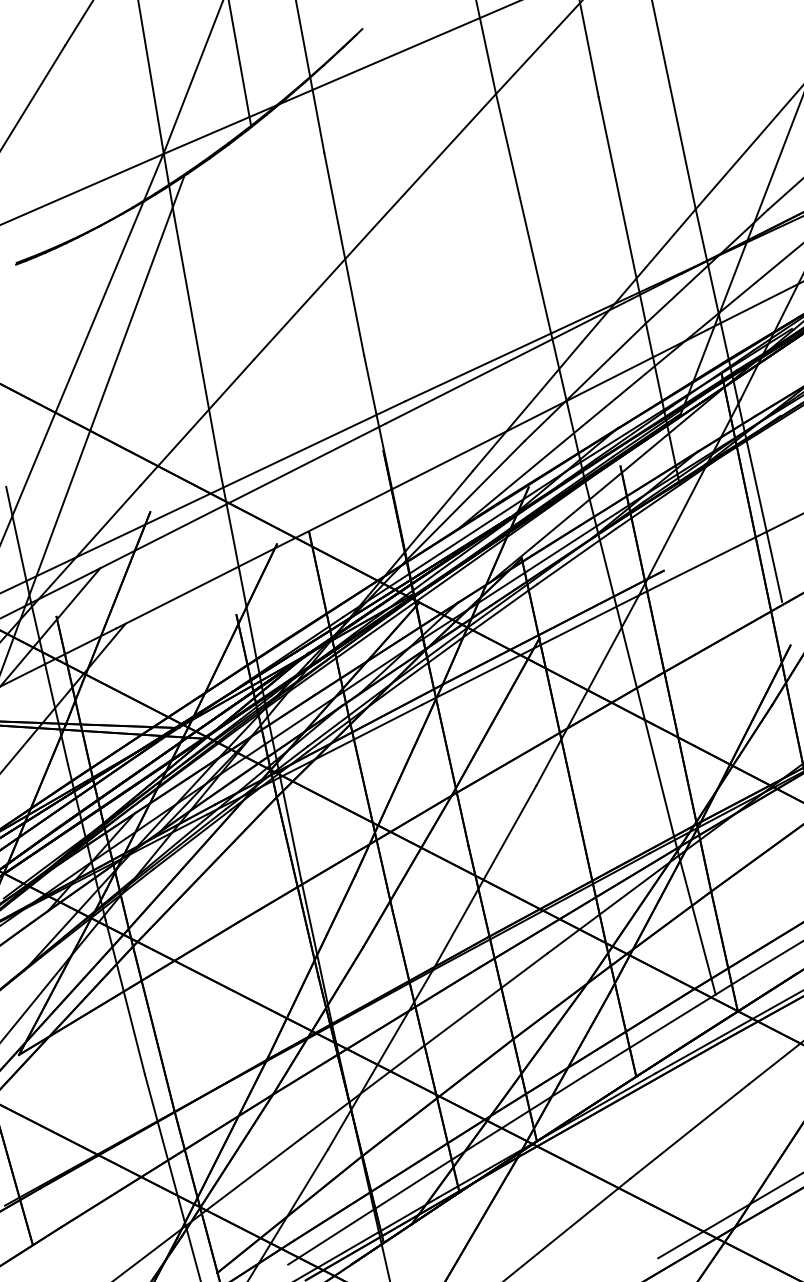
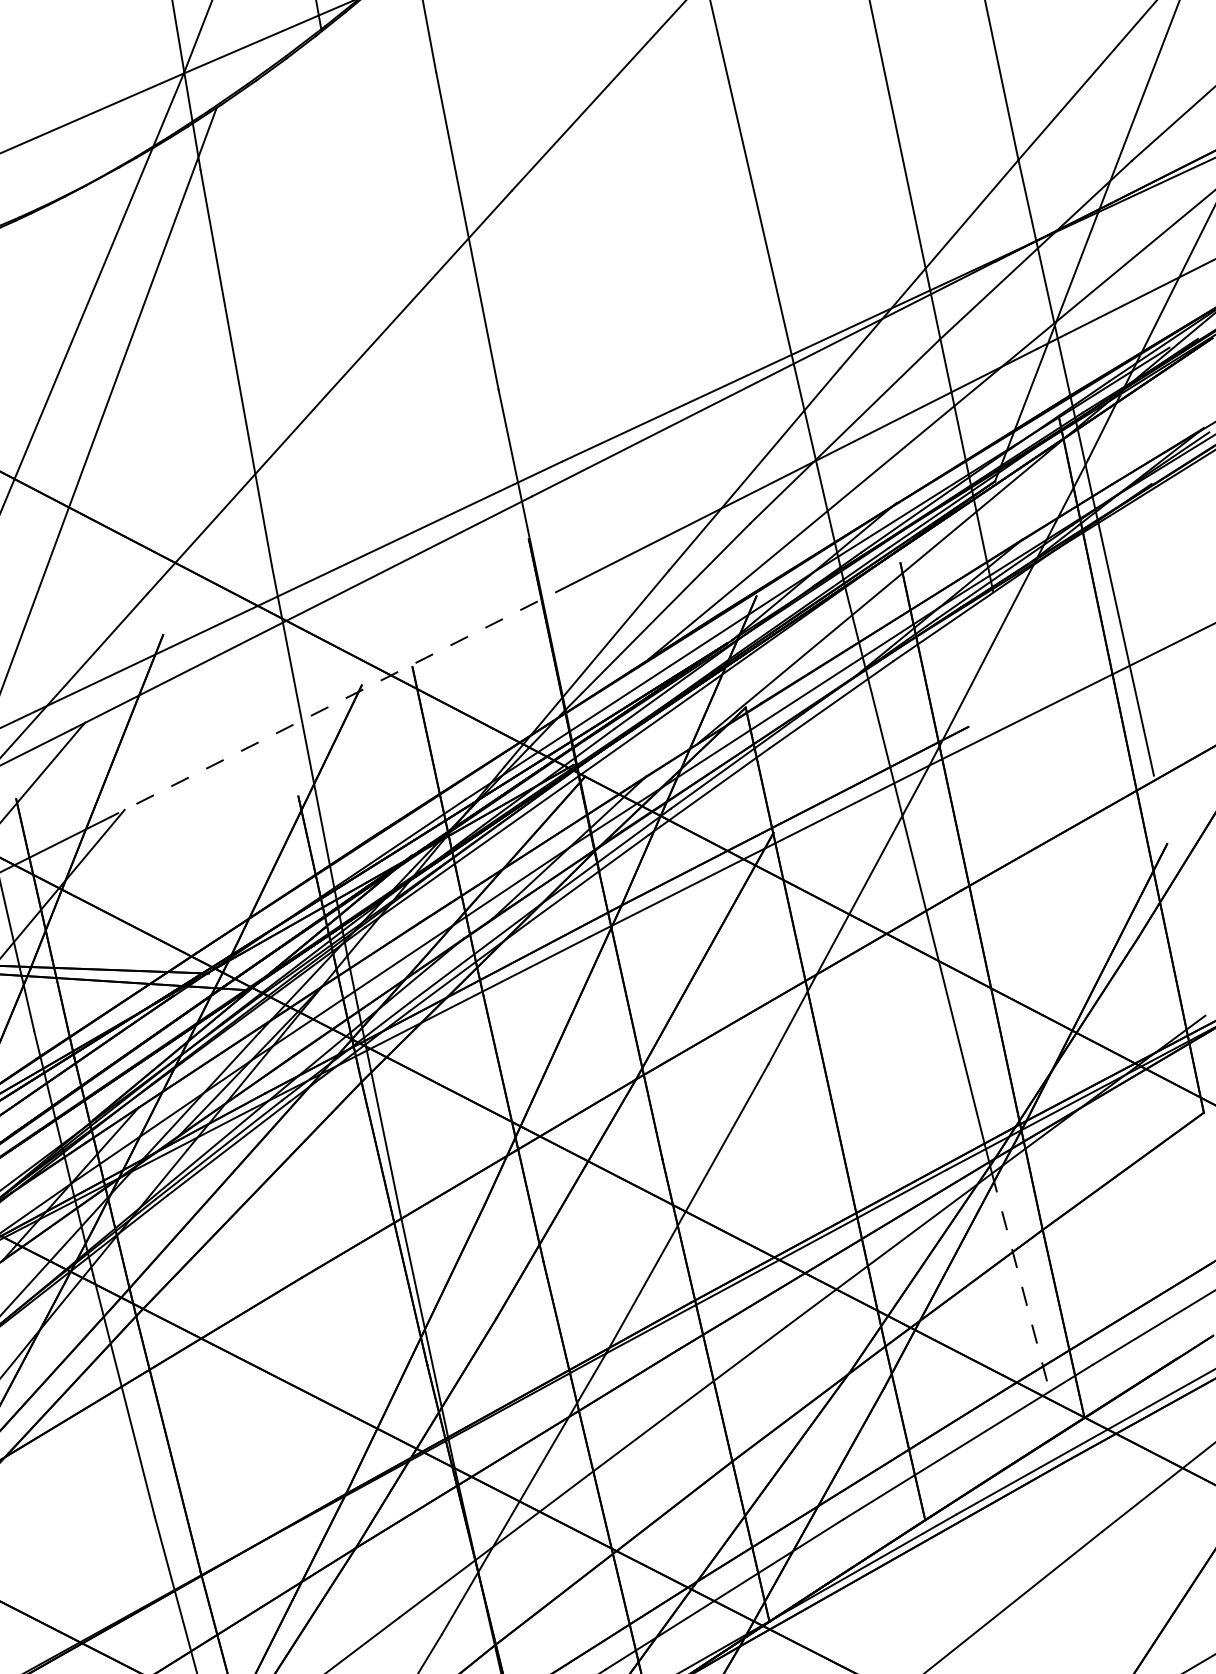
line: (263, 554) -> (340, 701), solid -> dashed
line: (697, 925) -> (1021, 1283), solid -> dashed

